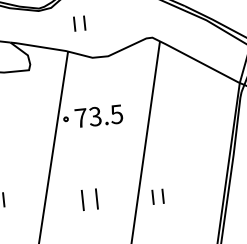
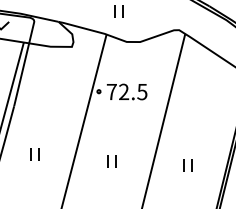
text: (94, 117) -> (123, 92), 73.5 -> 72.5
part: (157, 197) -> (187, 165), moved
part: (89, 199) -> (111, 161), size x0.71

